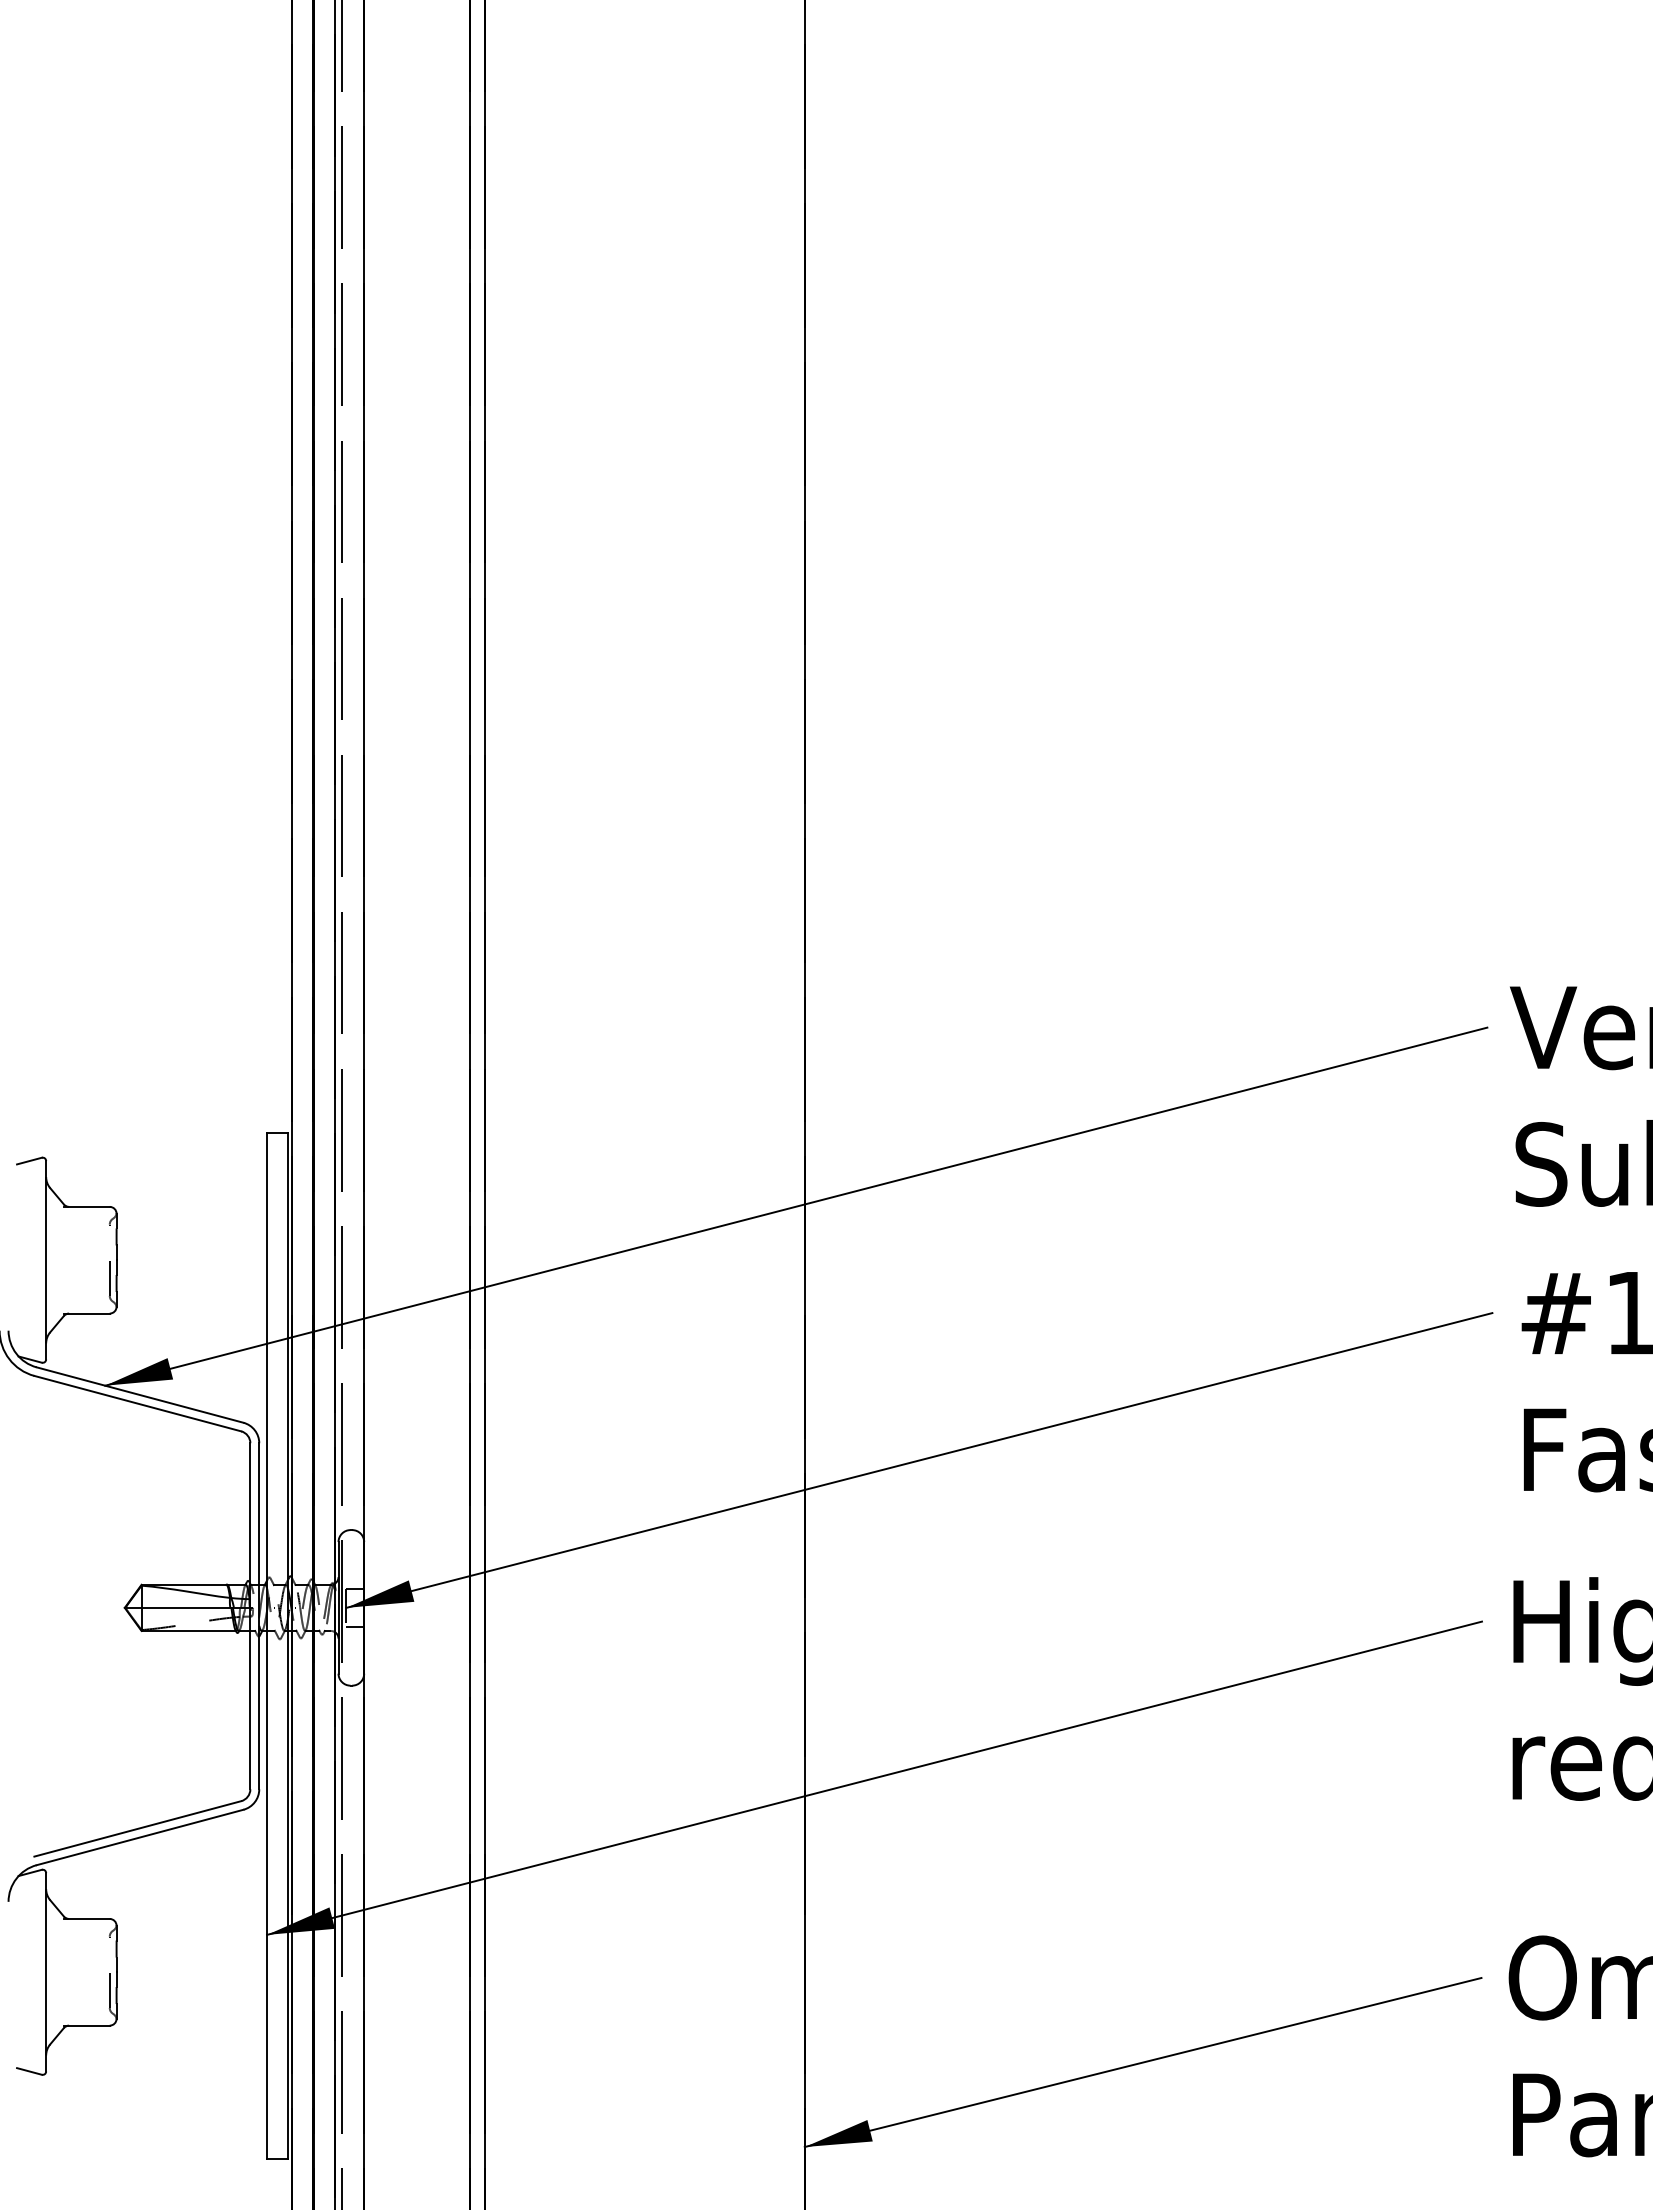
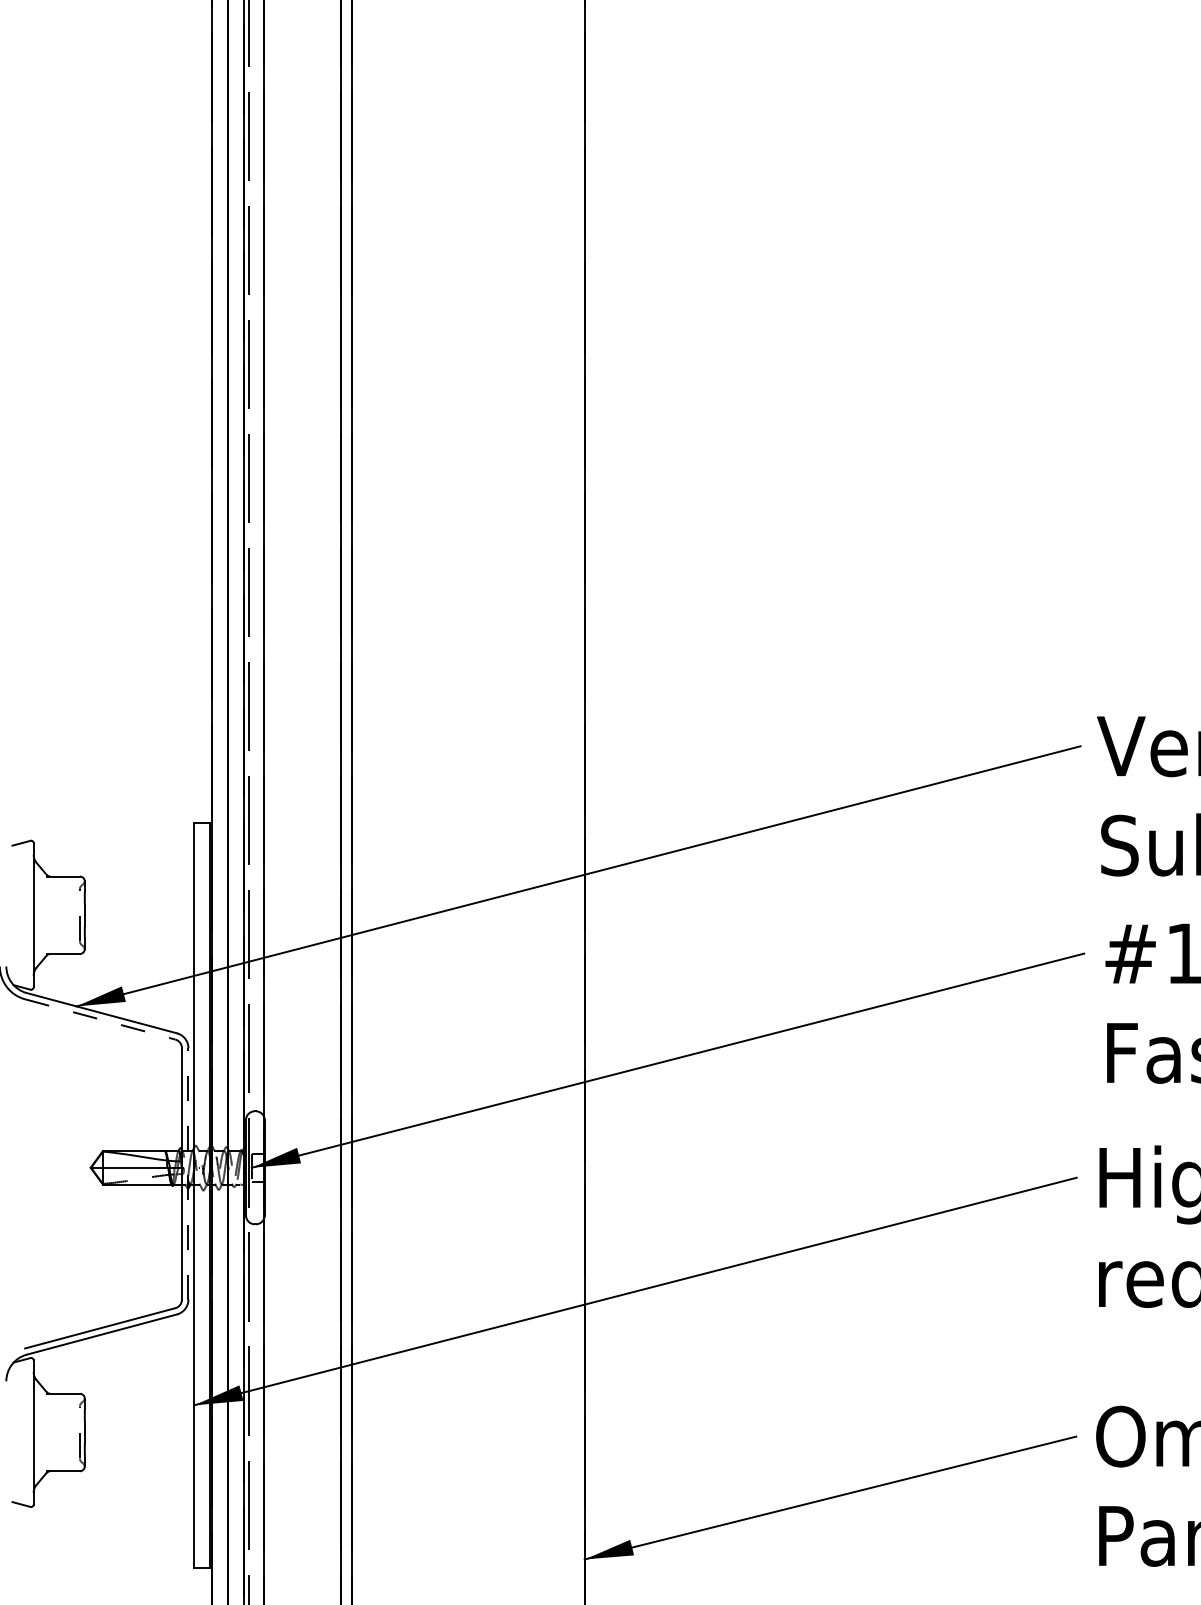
line: (138, 1403) -> (100, 1019), solid -> dashed
line: (259, 1615) -> (188, 1173), solid -> dashed

